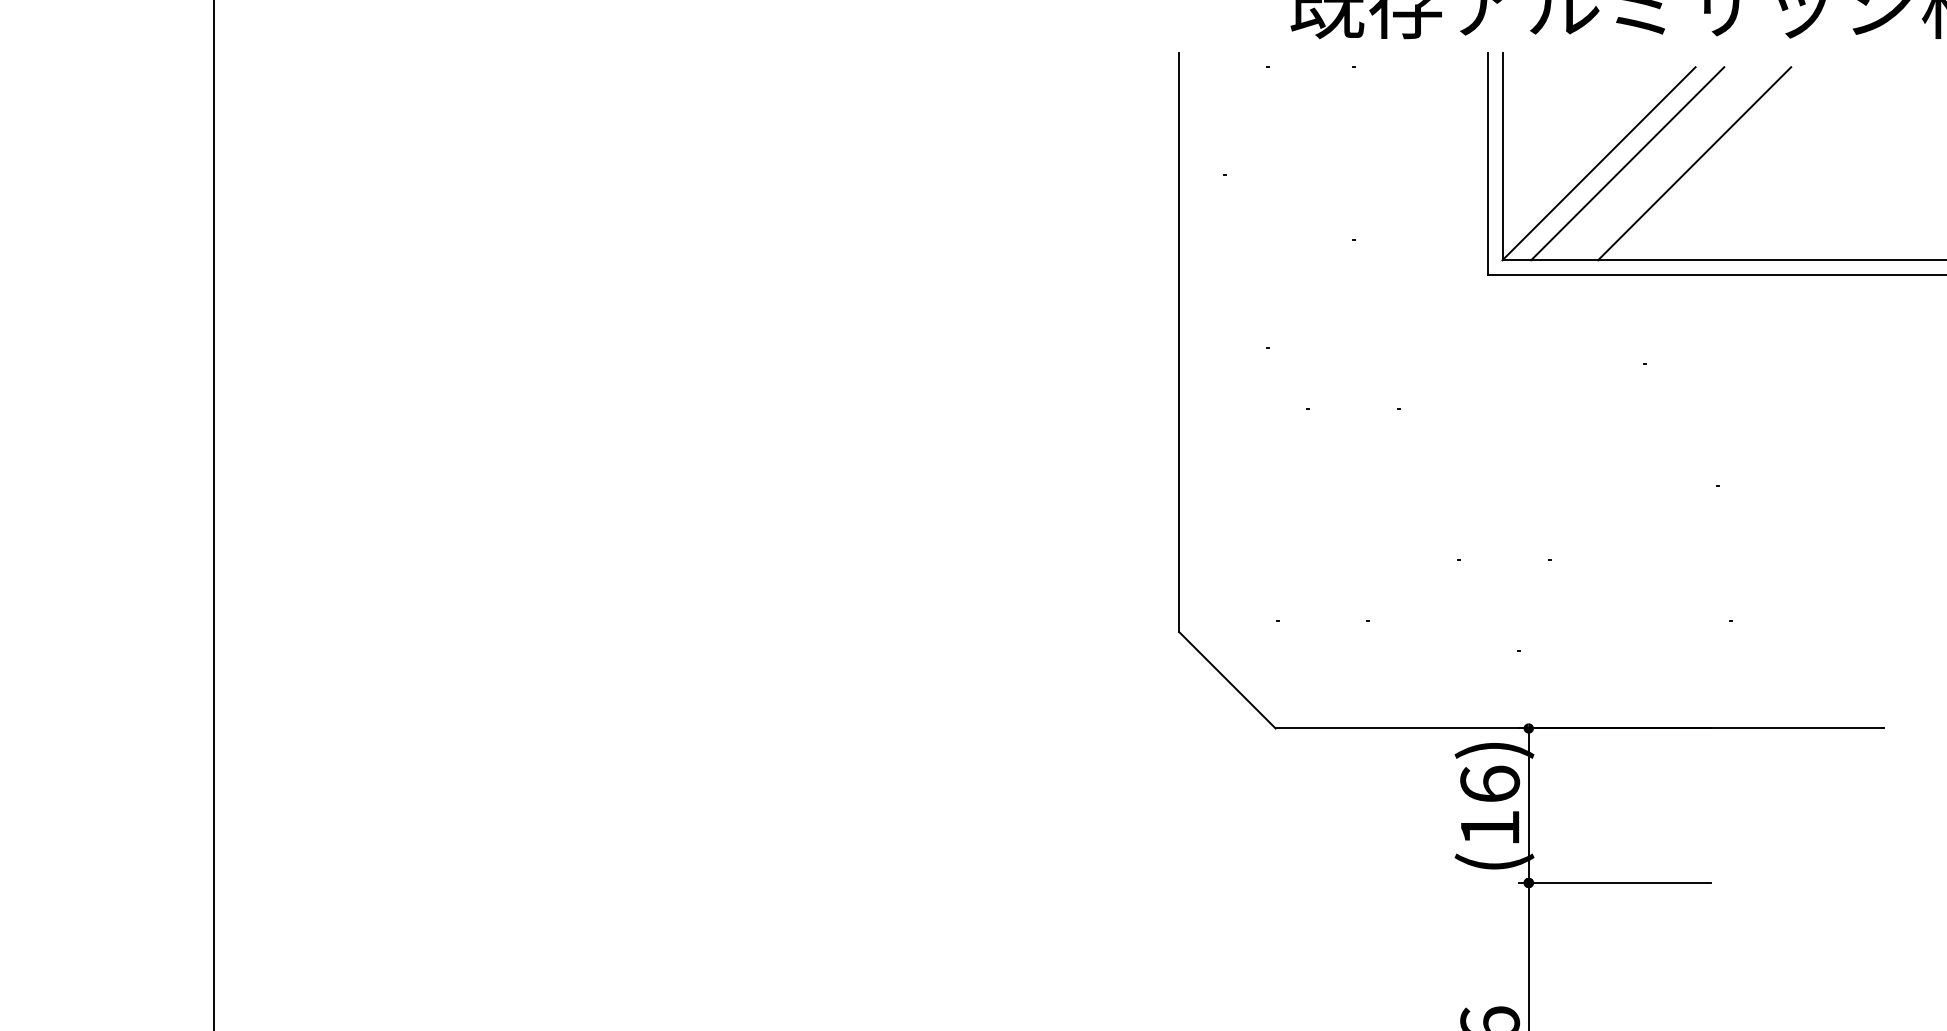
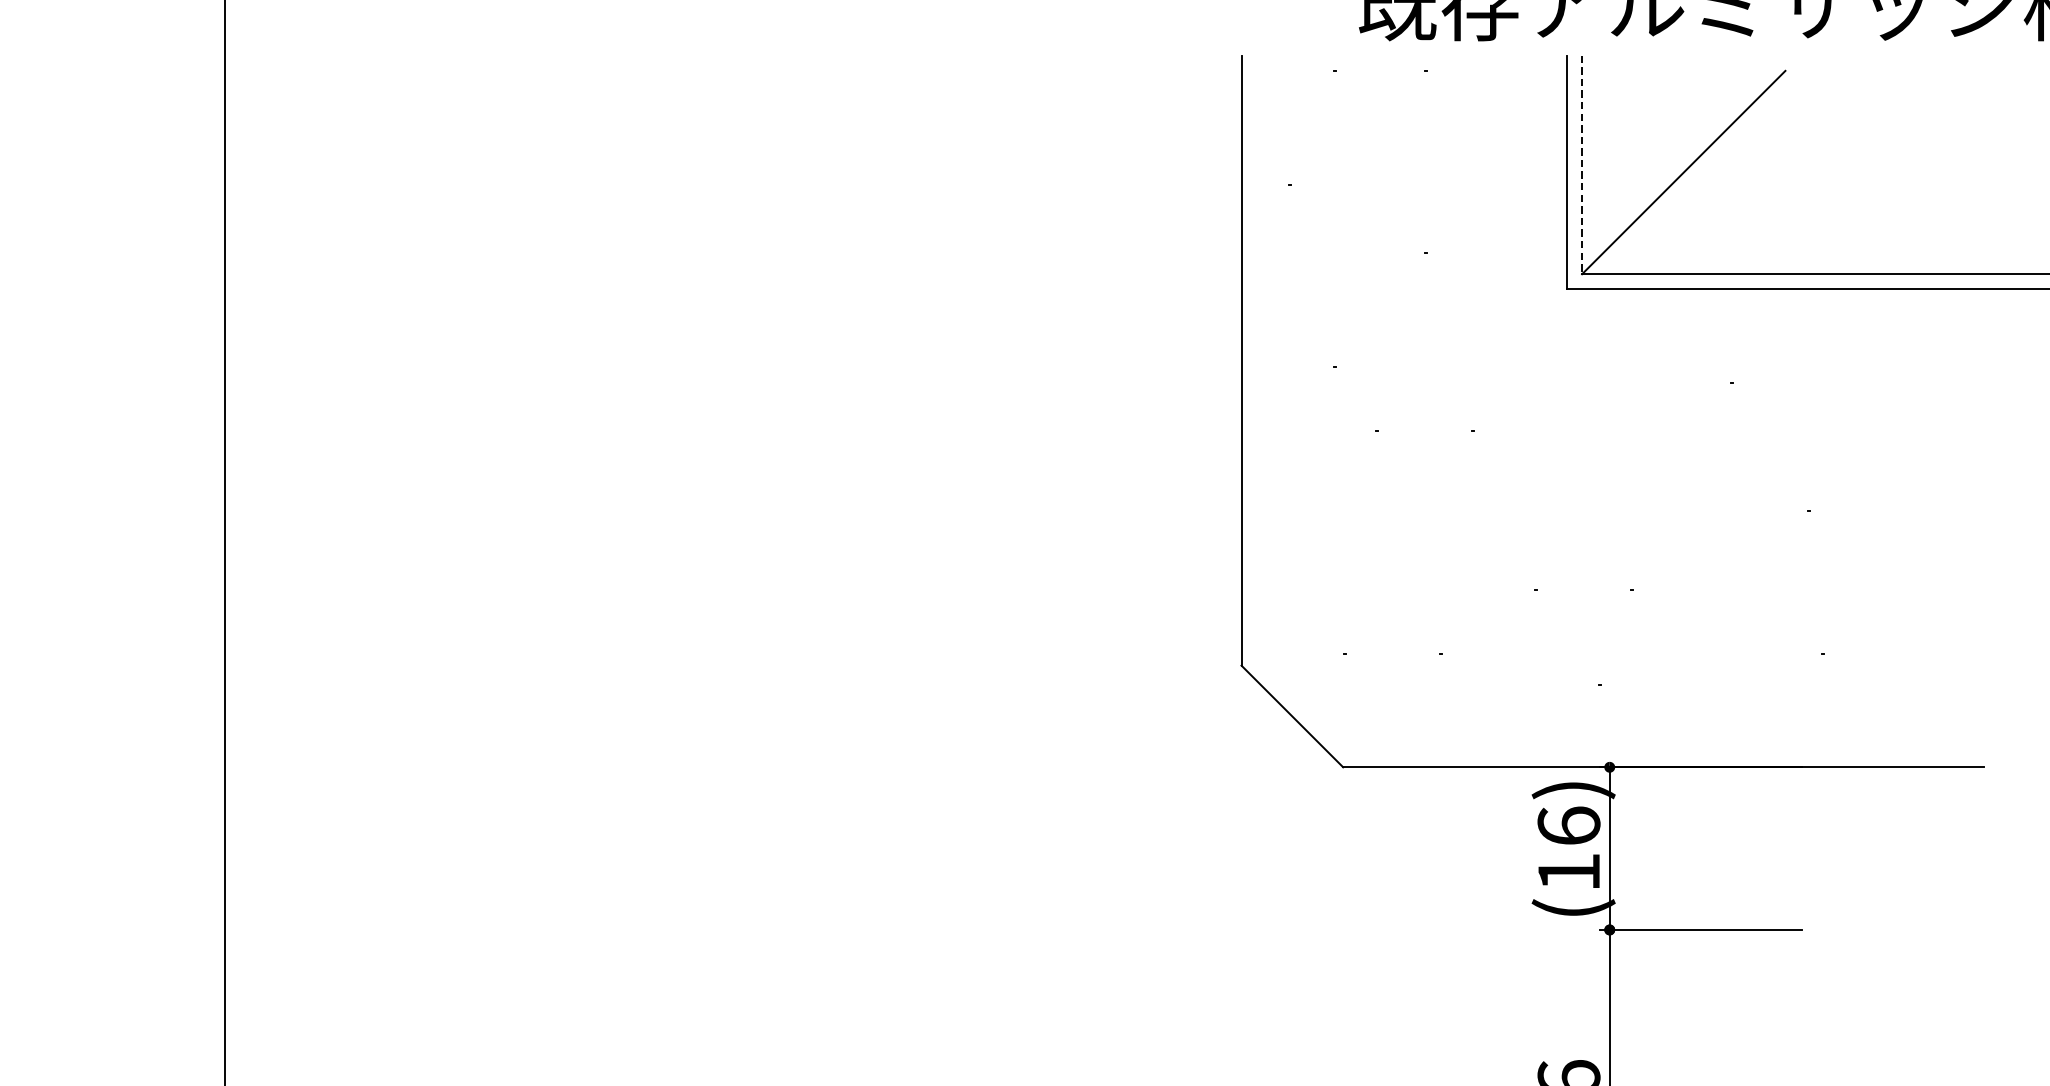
line: (1502, 156) -> (1582, 164), solid -> dashed
line: (1627, 163) -> (1713, 172), removed
line: (1694, 163) -> (1784, 172), removed

